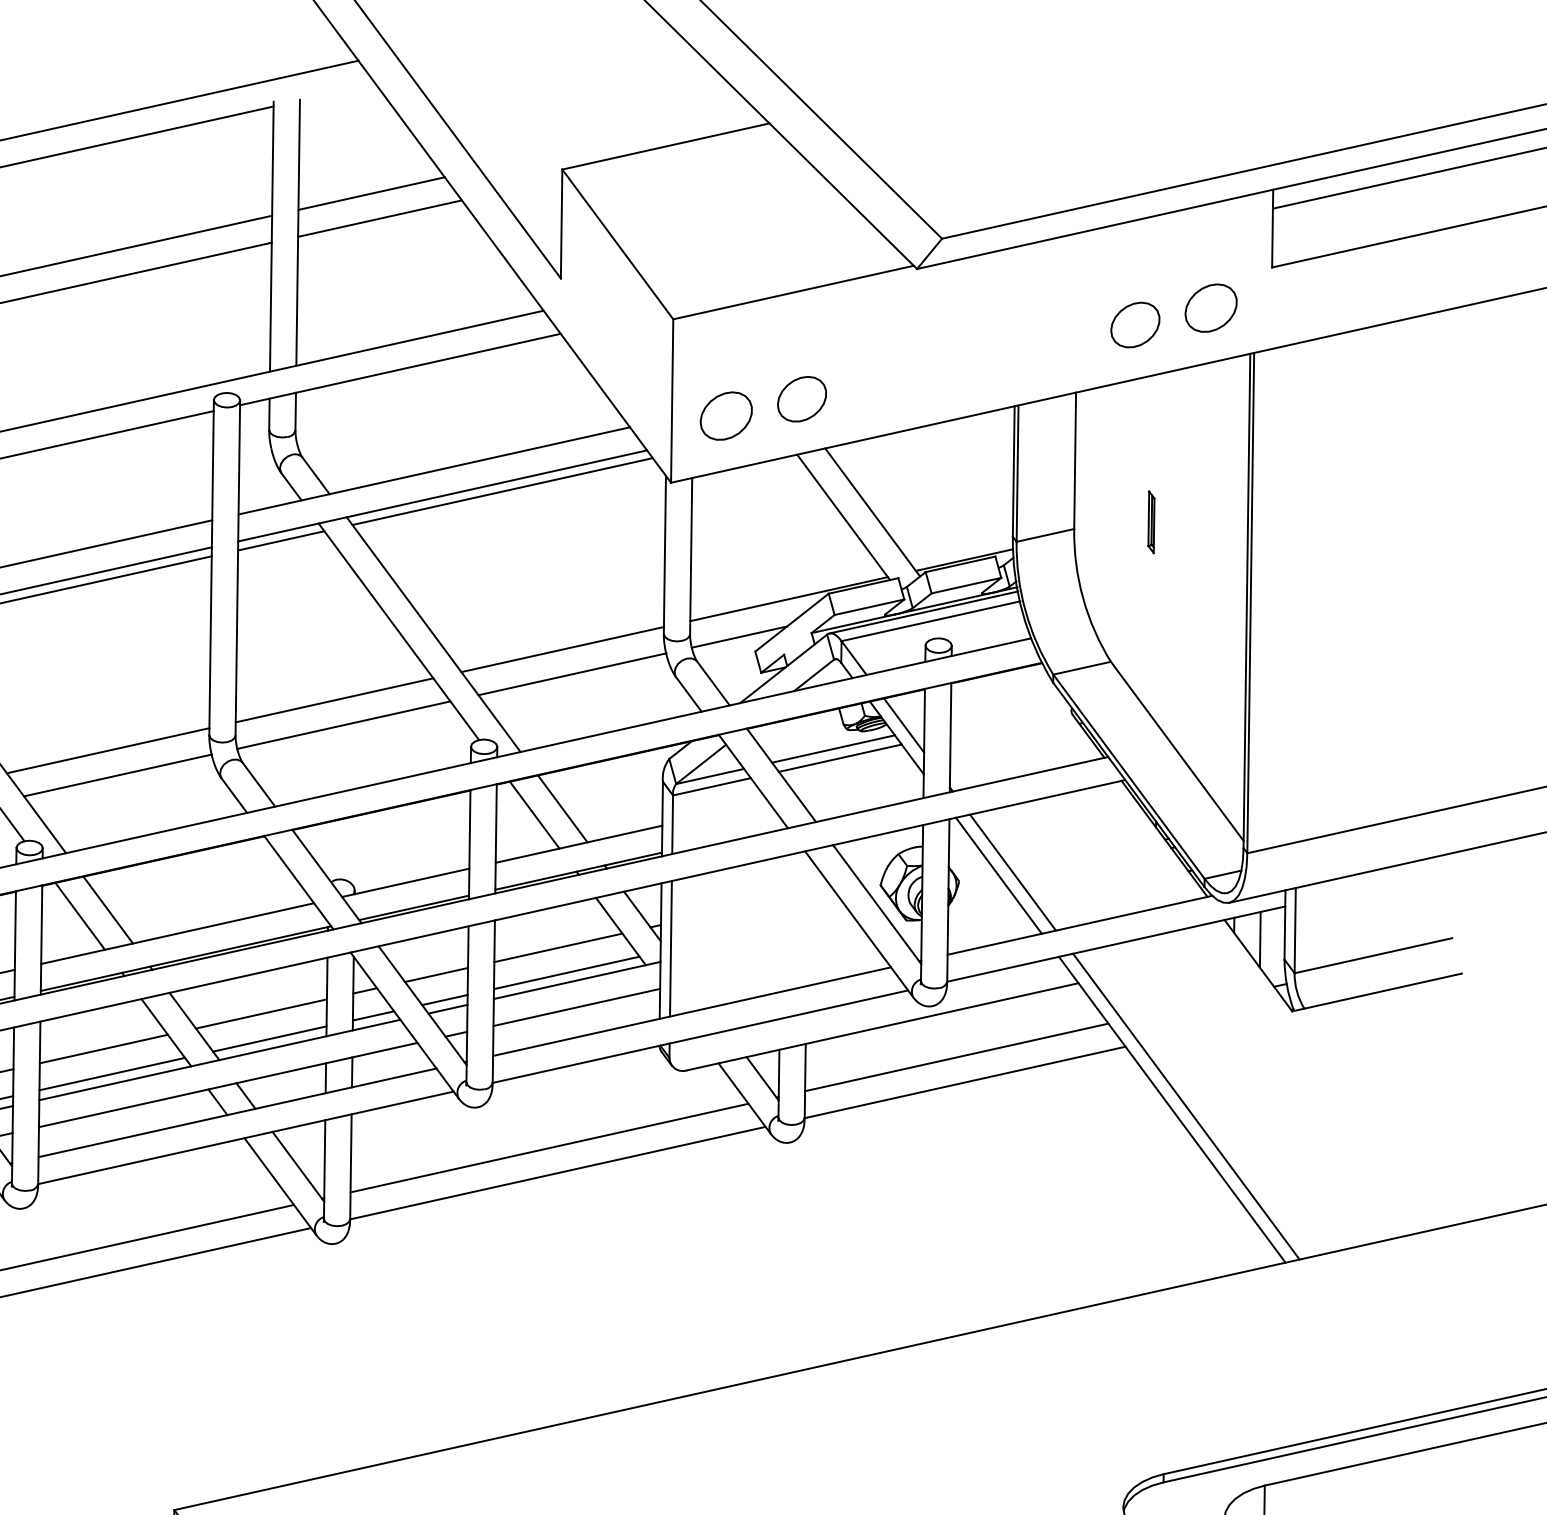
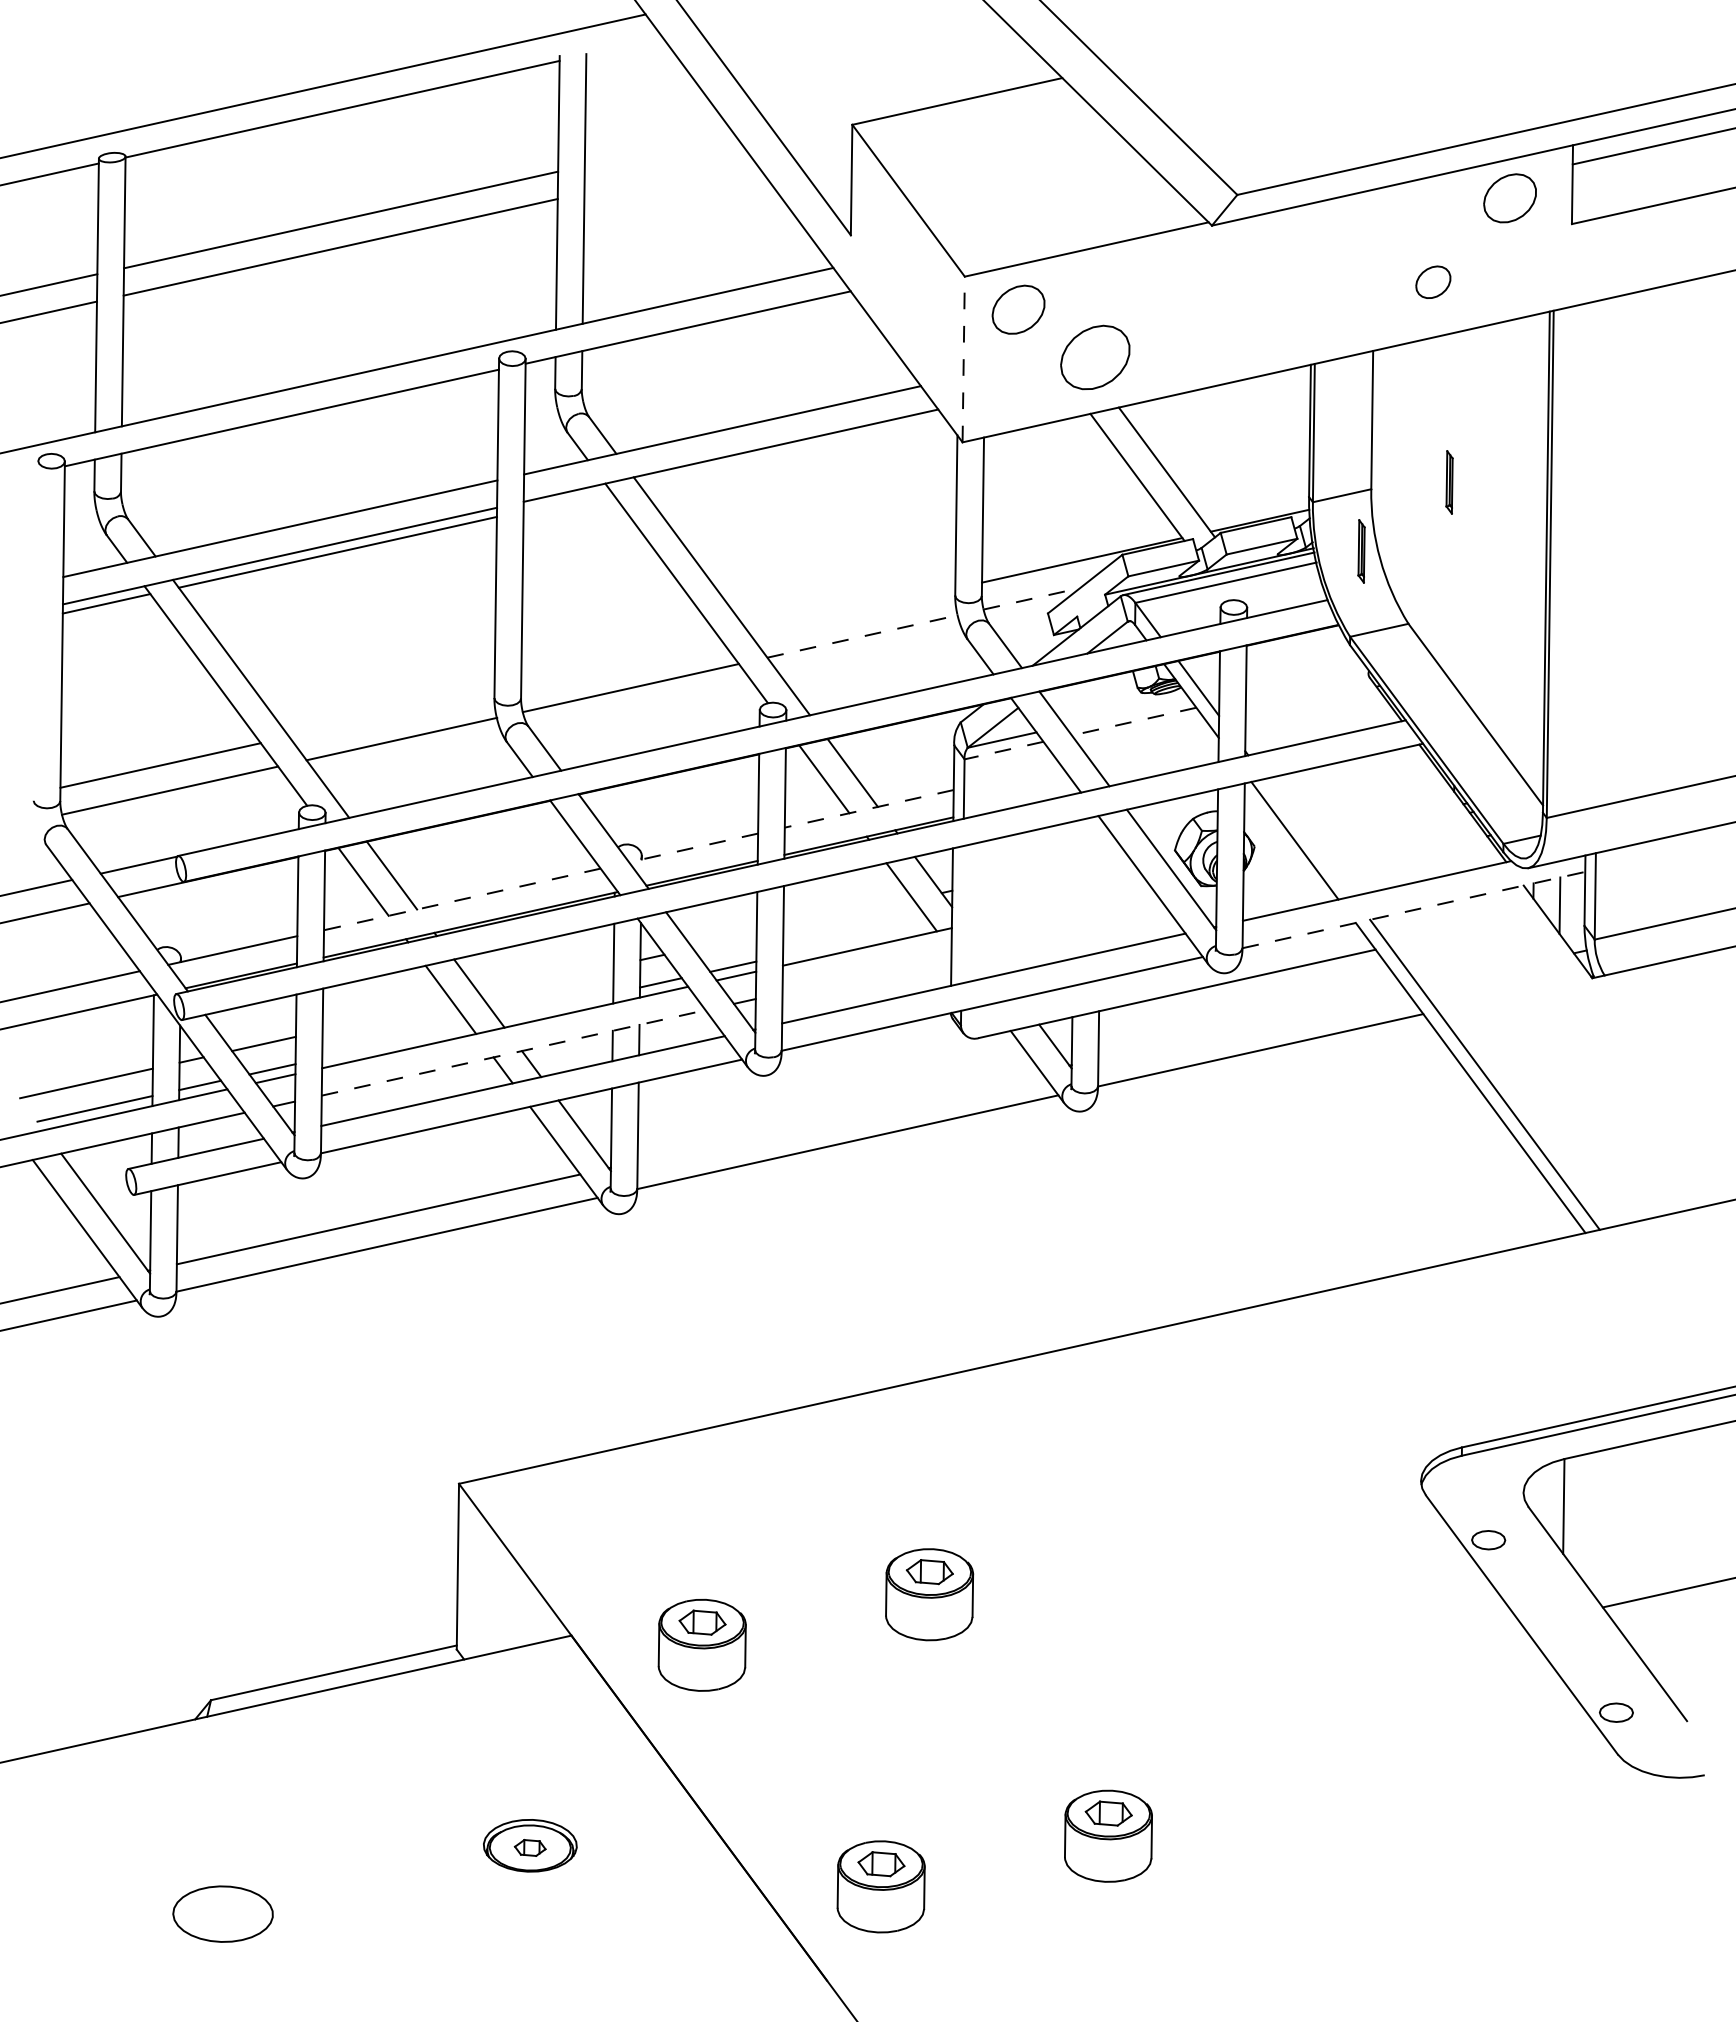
line: (371, 192) -> (658, 148), removed
line: (380, 218) -> (667, 174), removed
part: (1210, 308) -> (1509, 198), moved
part: (1135, 324) -> (1433, 281), size x0.7
part: (802, 399) -> (1095, 357), size x1.4
line: (671, 401) -> (963, 359), solid -> dashed
part: (726, 415) -> (1018, 309), moved
line: (502, 491) -> (791, 451), removed
line: (281, 540) -> (567, 500), removed
part: (1064, 590) -> (1361, 551), added
line: (740, 636) -> (1032, 598), solid -> dashed
line: (562, 649) -> (852, 611), removed
line: (572, 674) -> (862, 636), solid -> dashed
line: (334, 699) -> (621, 662), removed
line: (833, 749) -> (1127, 712), removed
line: (107, 750) -> (391, 713), removed
line: (840, 758) -> (1134, 721), solid -> dashed
line: (711, 786) -> (1003, 750), solid -> dashed
line: (579, 843) -> (869, 808), solid -> dashed
line: (1012, 872) -> (1308, 837), removed
line: (405, 883) -> (693, 848), solid -> dashed
line: (177, 933) -> (462, 899), solid -> dashed
line: (1115, 944) -> (1413, 910), solid -> dashed
line: (558, 947) -> (848, 913), removed
line: (670, 948) -> (962, 914), removed
line: (566, 972) -> (856, 938), removed
line: (436, 975) -> (724, 941), removed
line: (576, 1007) -> (866, 974), removed
line: (260, 1013) -> (546, 980), removed
line: (269, 1039) -> (555, 1006), removed
line: (103, 1048) -> (387, 1015), removed
line: (957, 1057) -> (1252, 1024), removed
line: (111, 1073) -> (395, 1041), removed
line: (228, 1084) -> (513, 1052), solid -> dashed
line: (549, 1147) -> (839, 1116), removed

